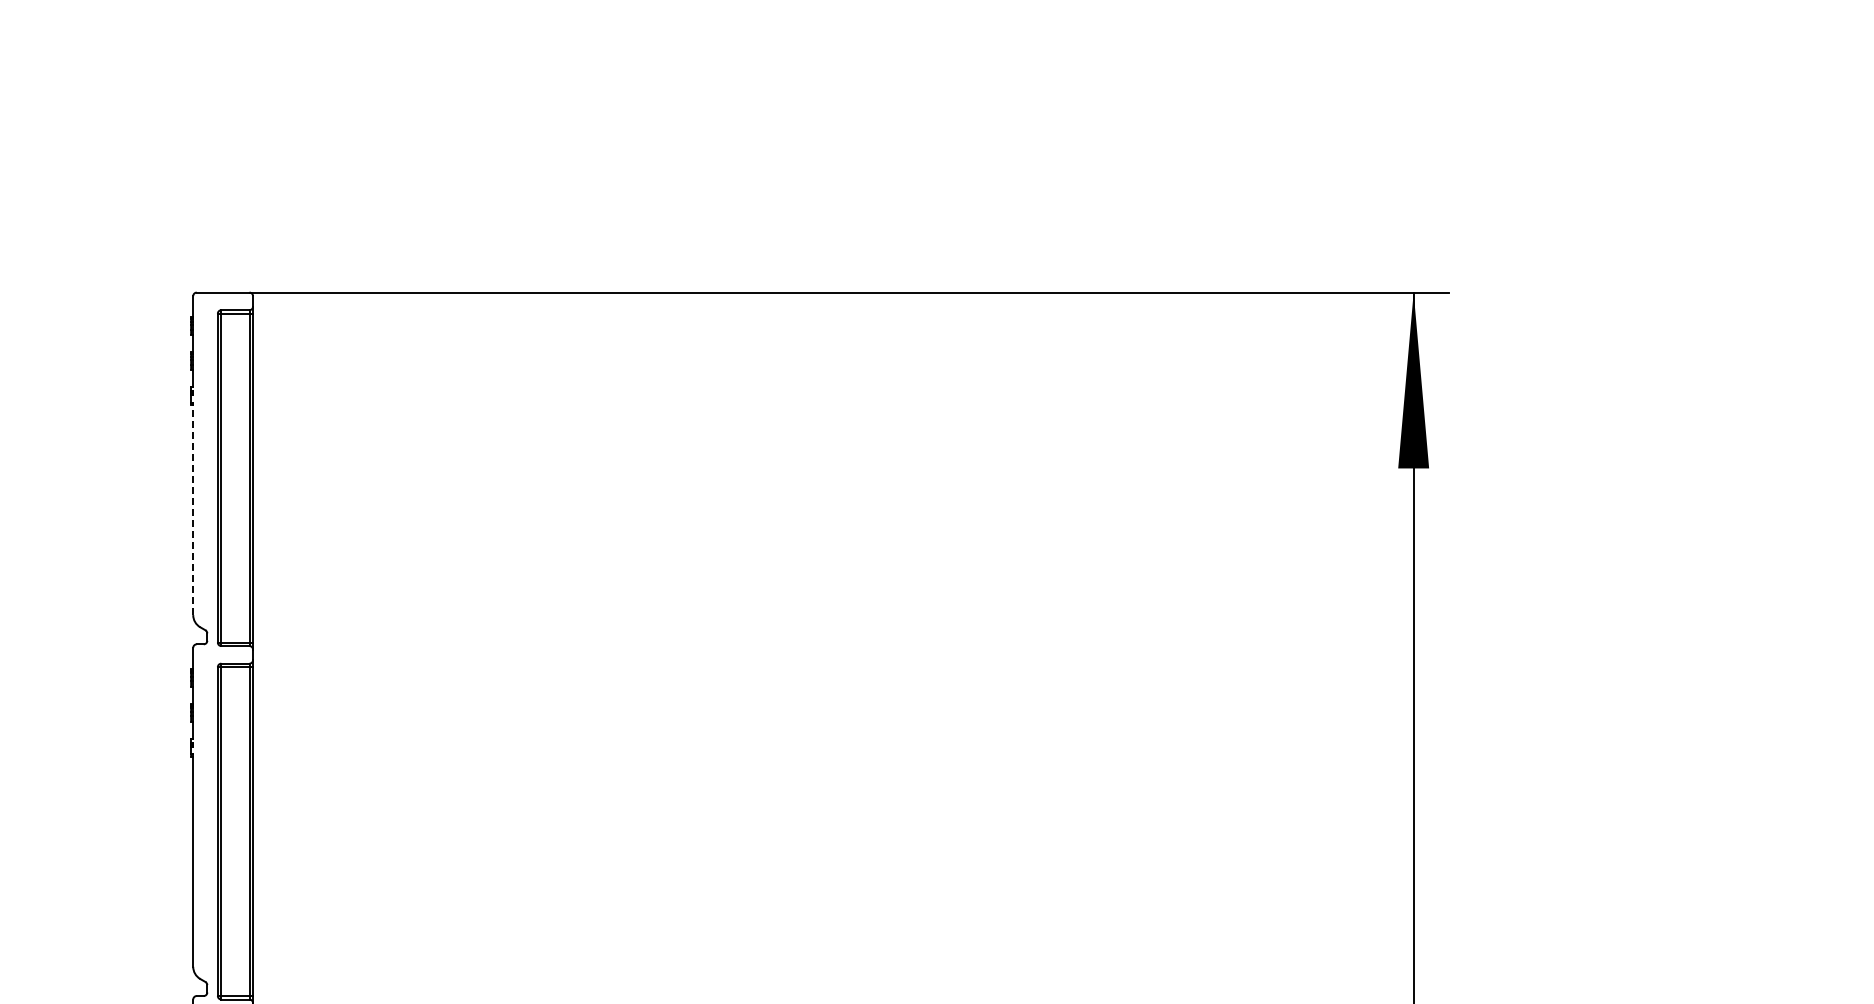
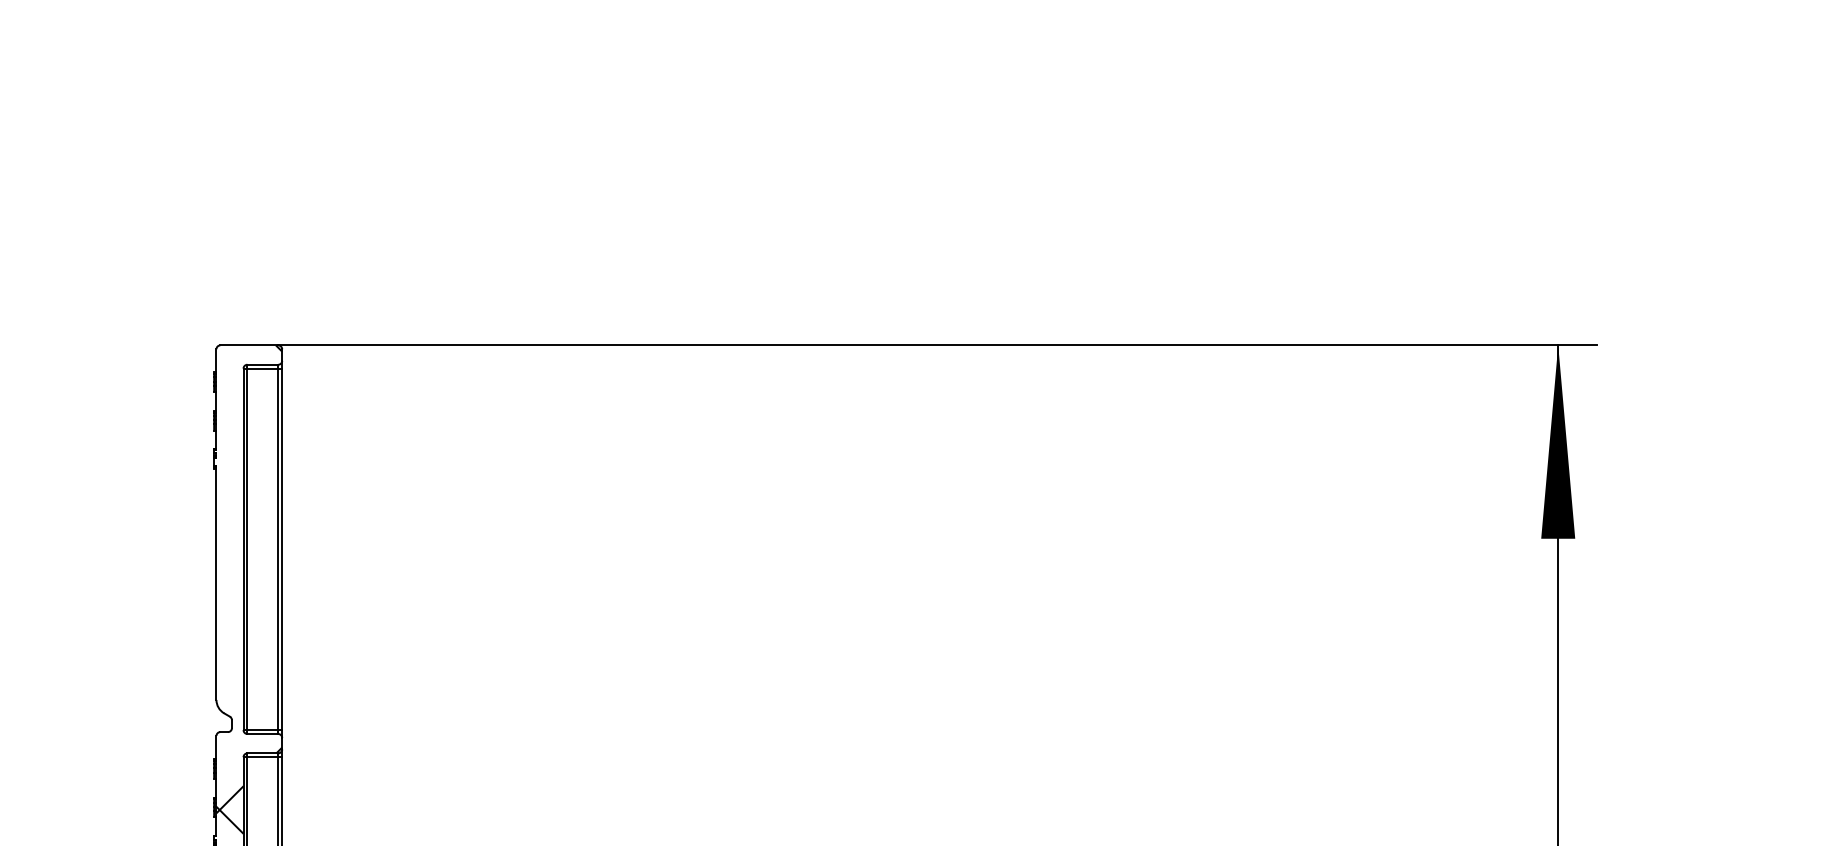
line: (193, 508) -> (216, 582), dashed -> solid
hatch: (223, 514) -> (249, 589), added

